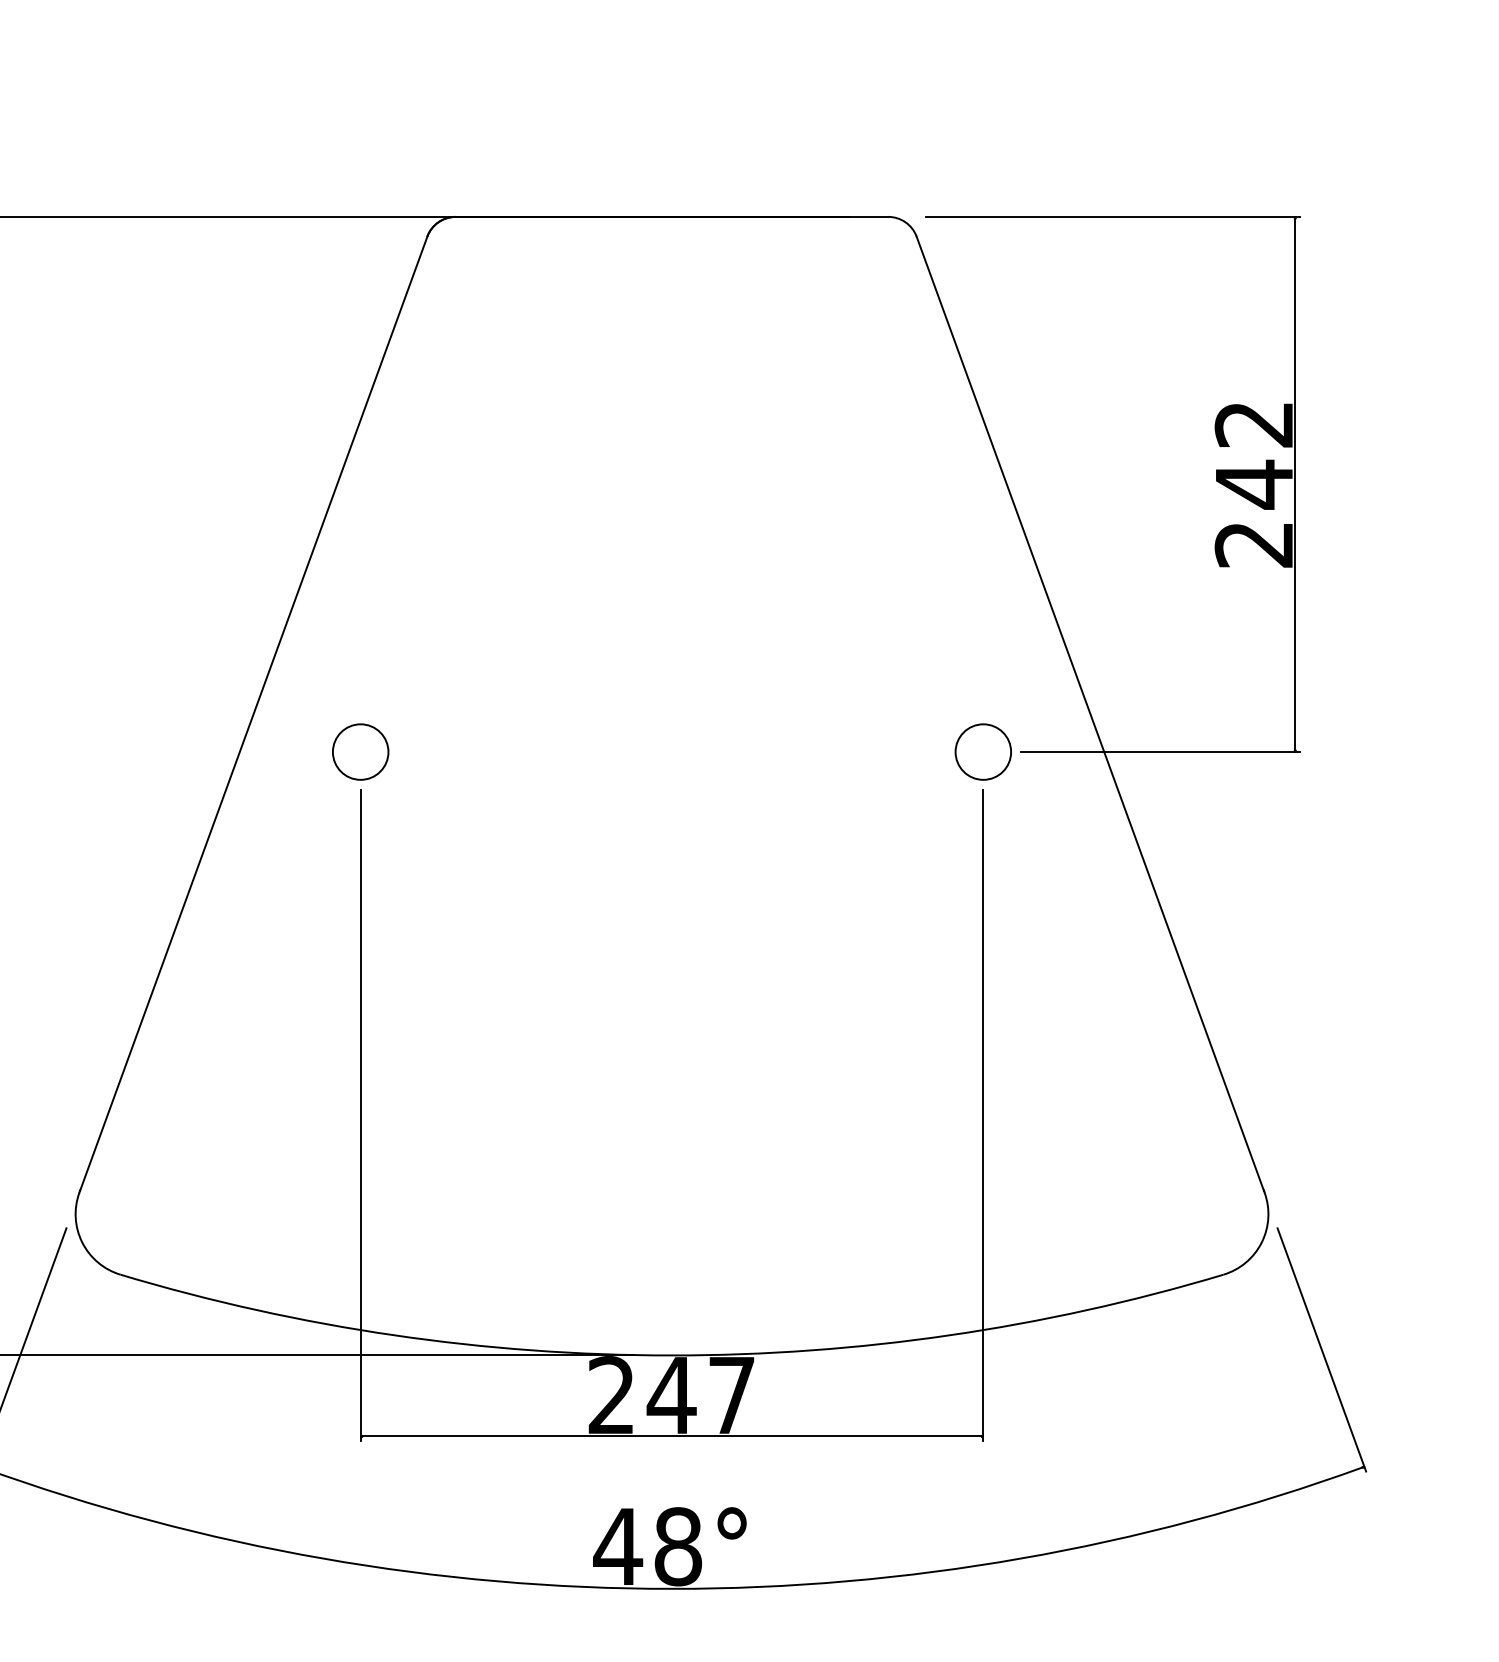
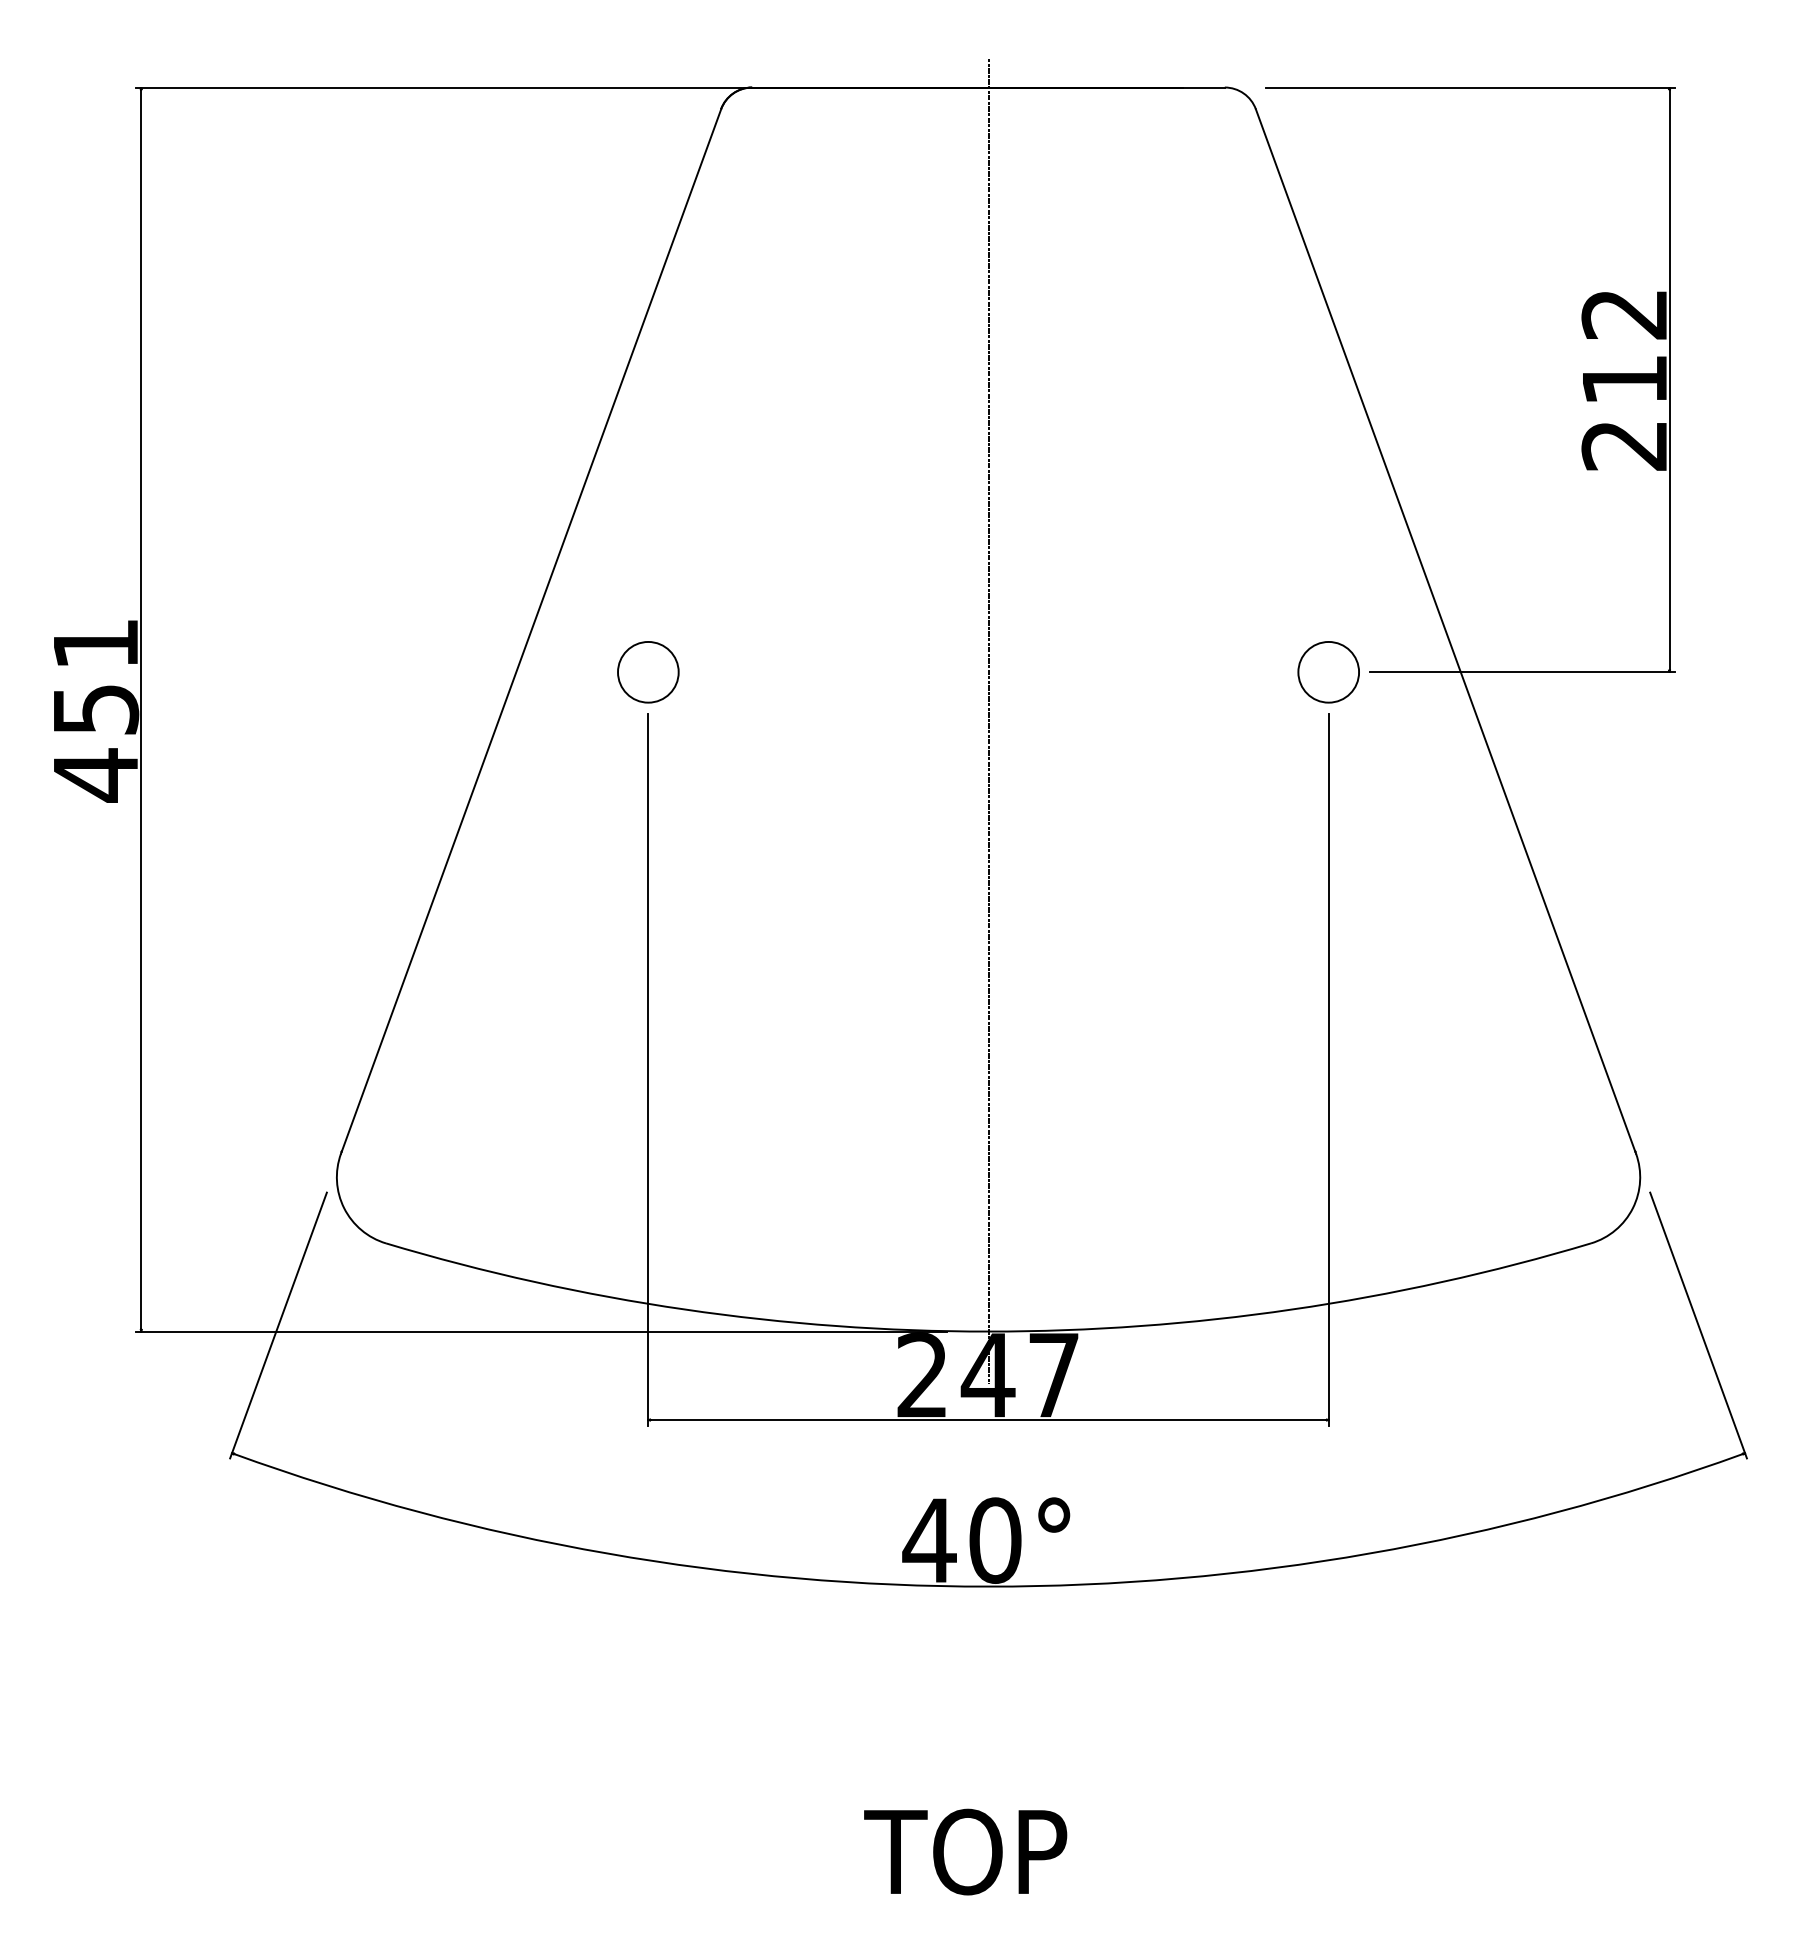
text: (1254, 484) -> (1624, 379), 242 -> 212
line: (671, 797) -> (988, 721), added
text: (678, 1546) -> (995, 1540), 48° -> 40°

